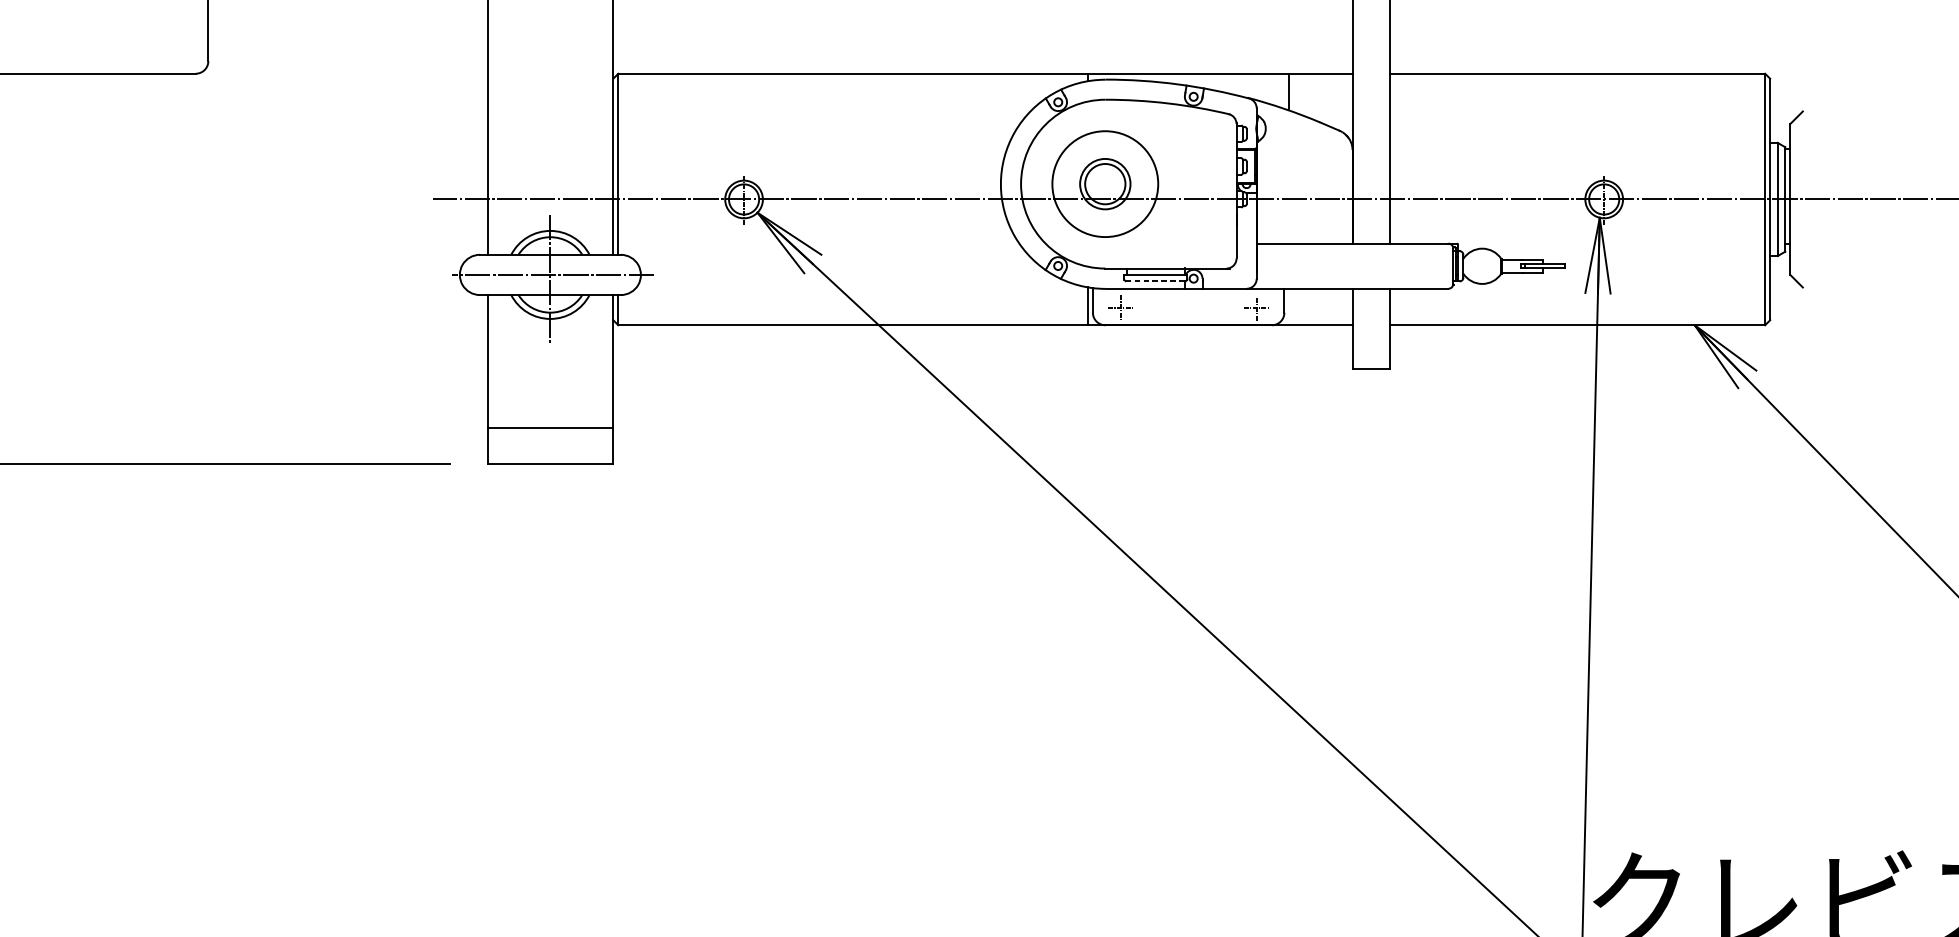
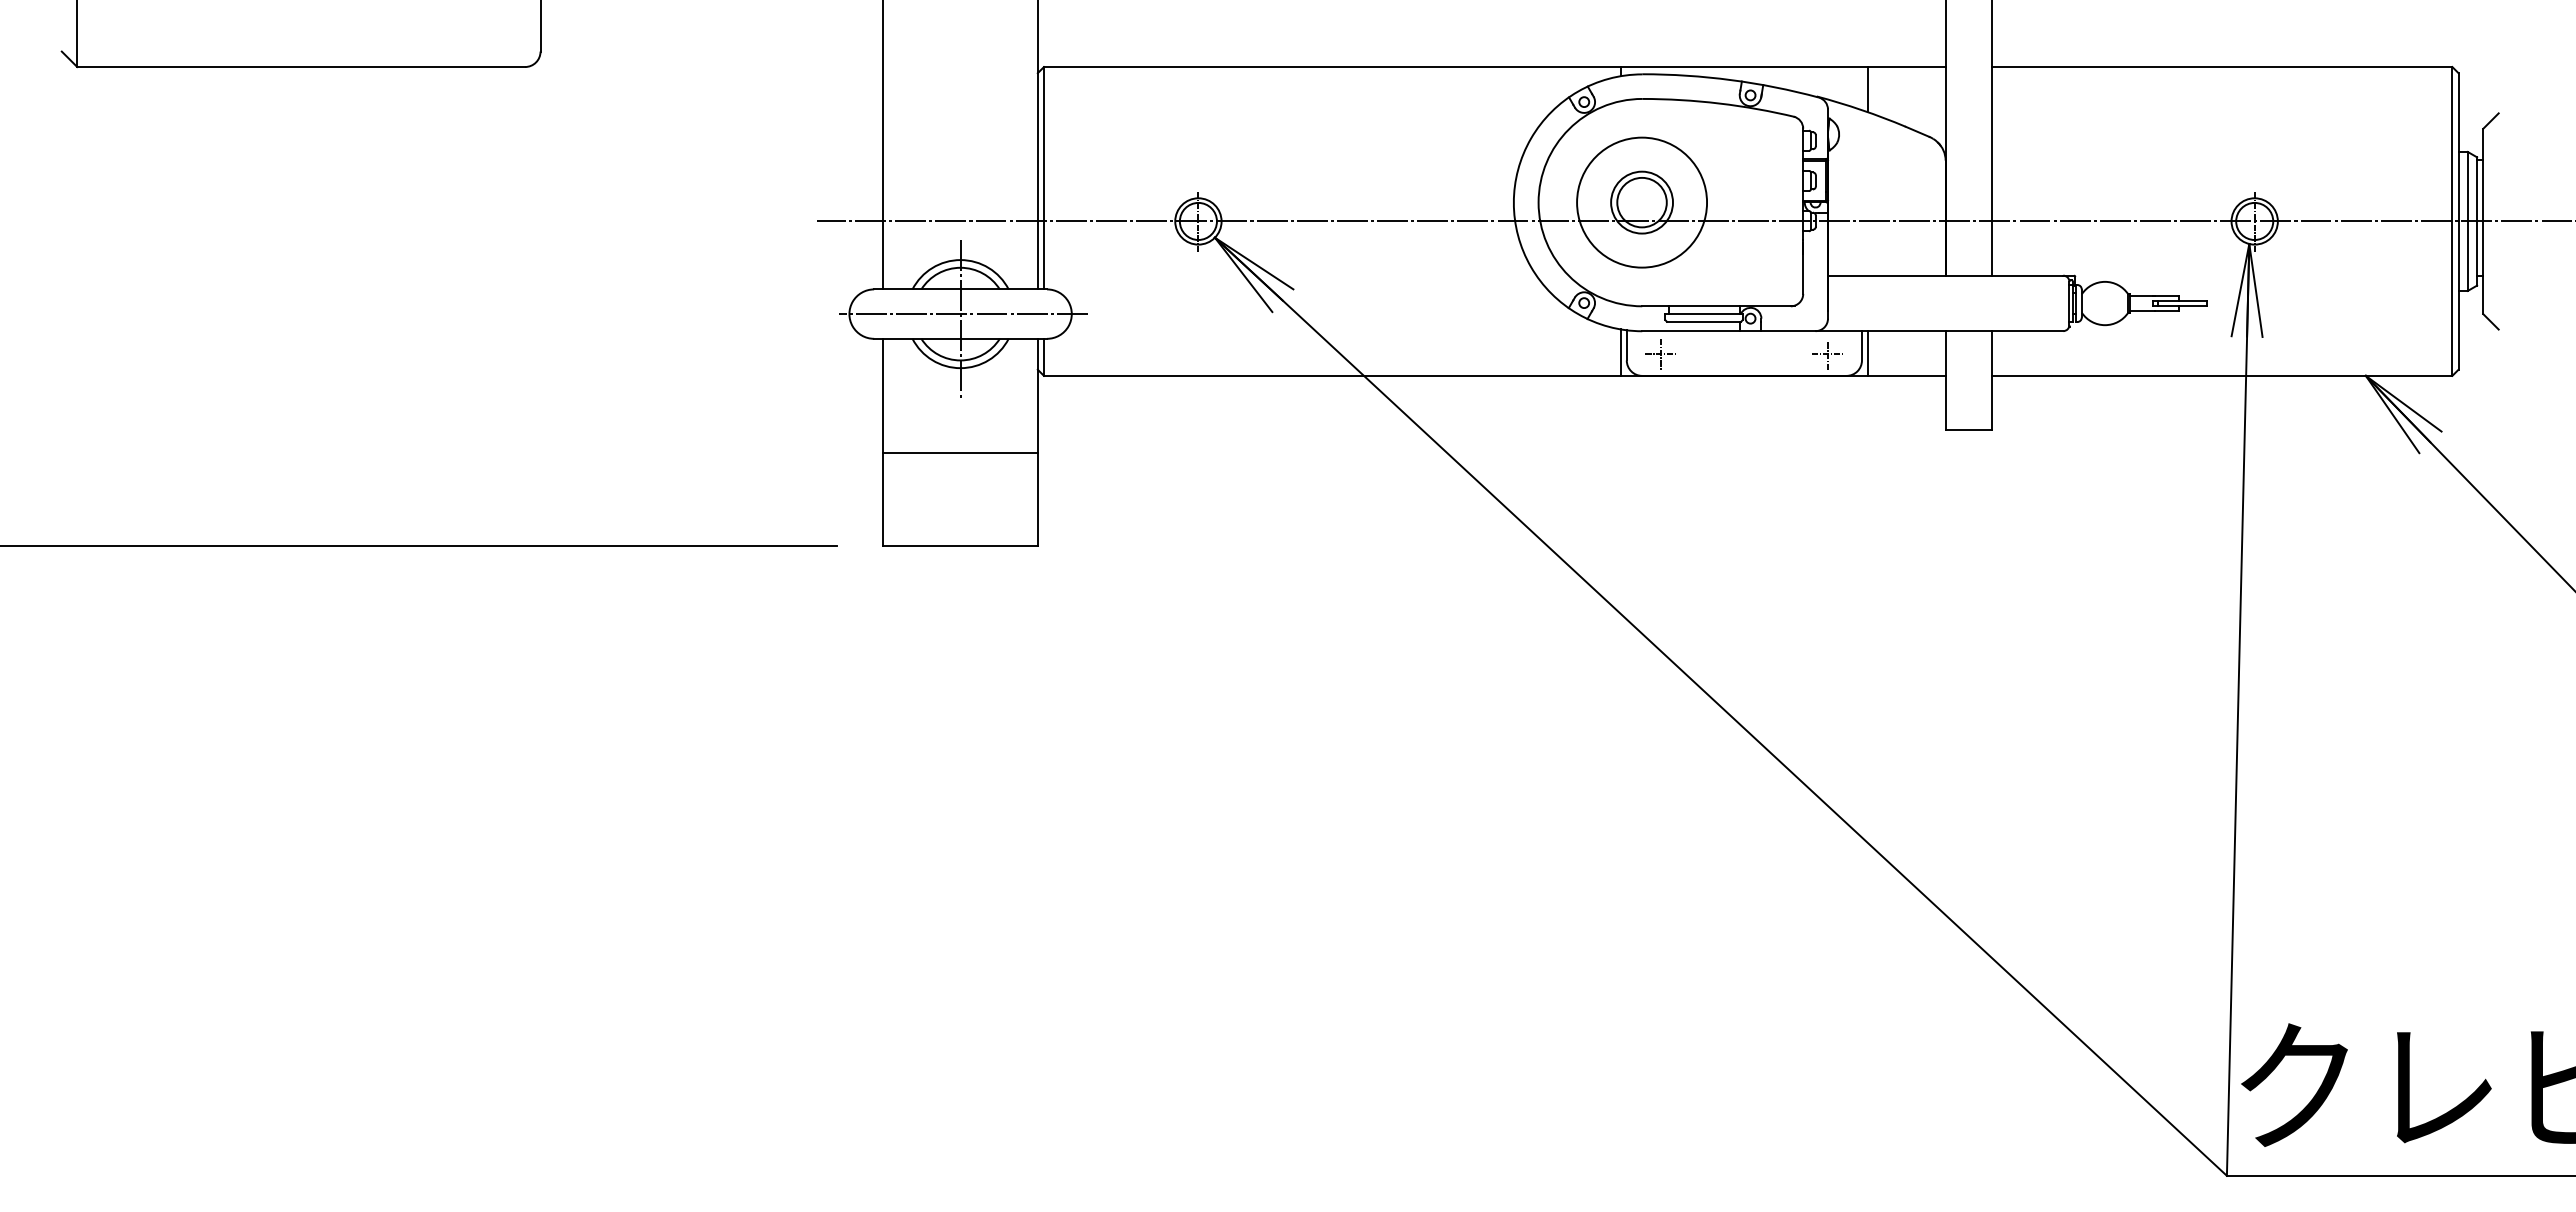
line: (1156, 280) -> (1704, 321), dashed -> solid
line: (1288, 307) -> (1867, 353), added
line: (550, 428) -> (960, 453), moved

